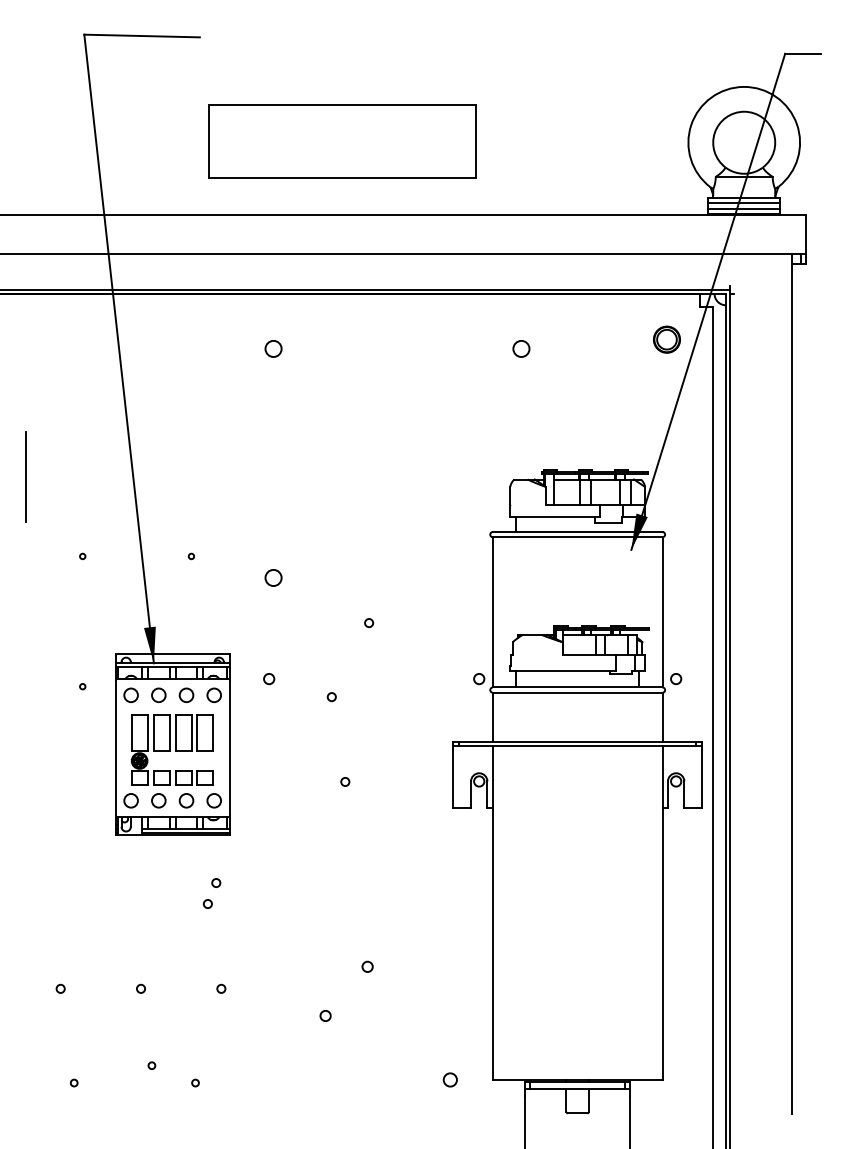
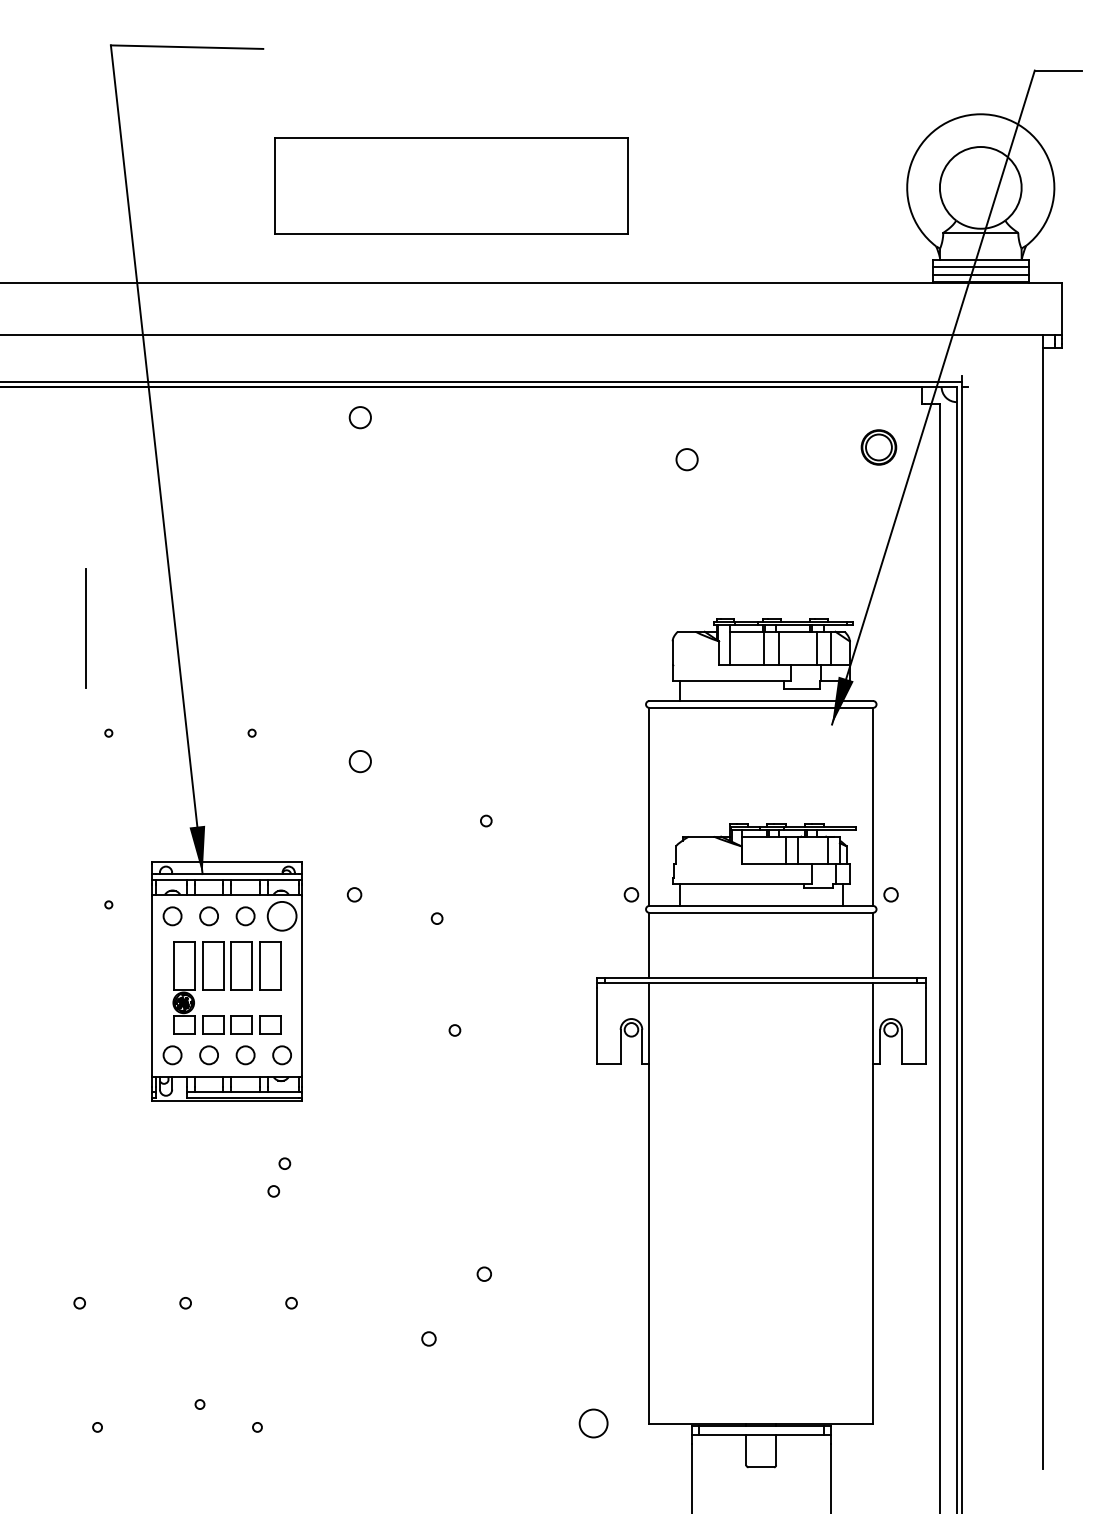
circle: (272, 348) -> (359, 417), moved
line: (25, 477) -> (85, 628), moved
circle: (214, 695) -> (282, 916), size x1.6
circle: (449, 1079) -> (592, 1422), size x1.6

